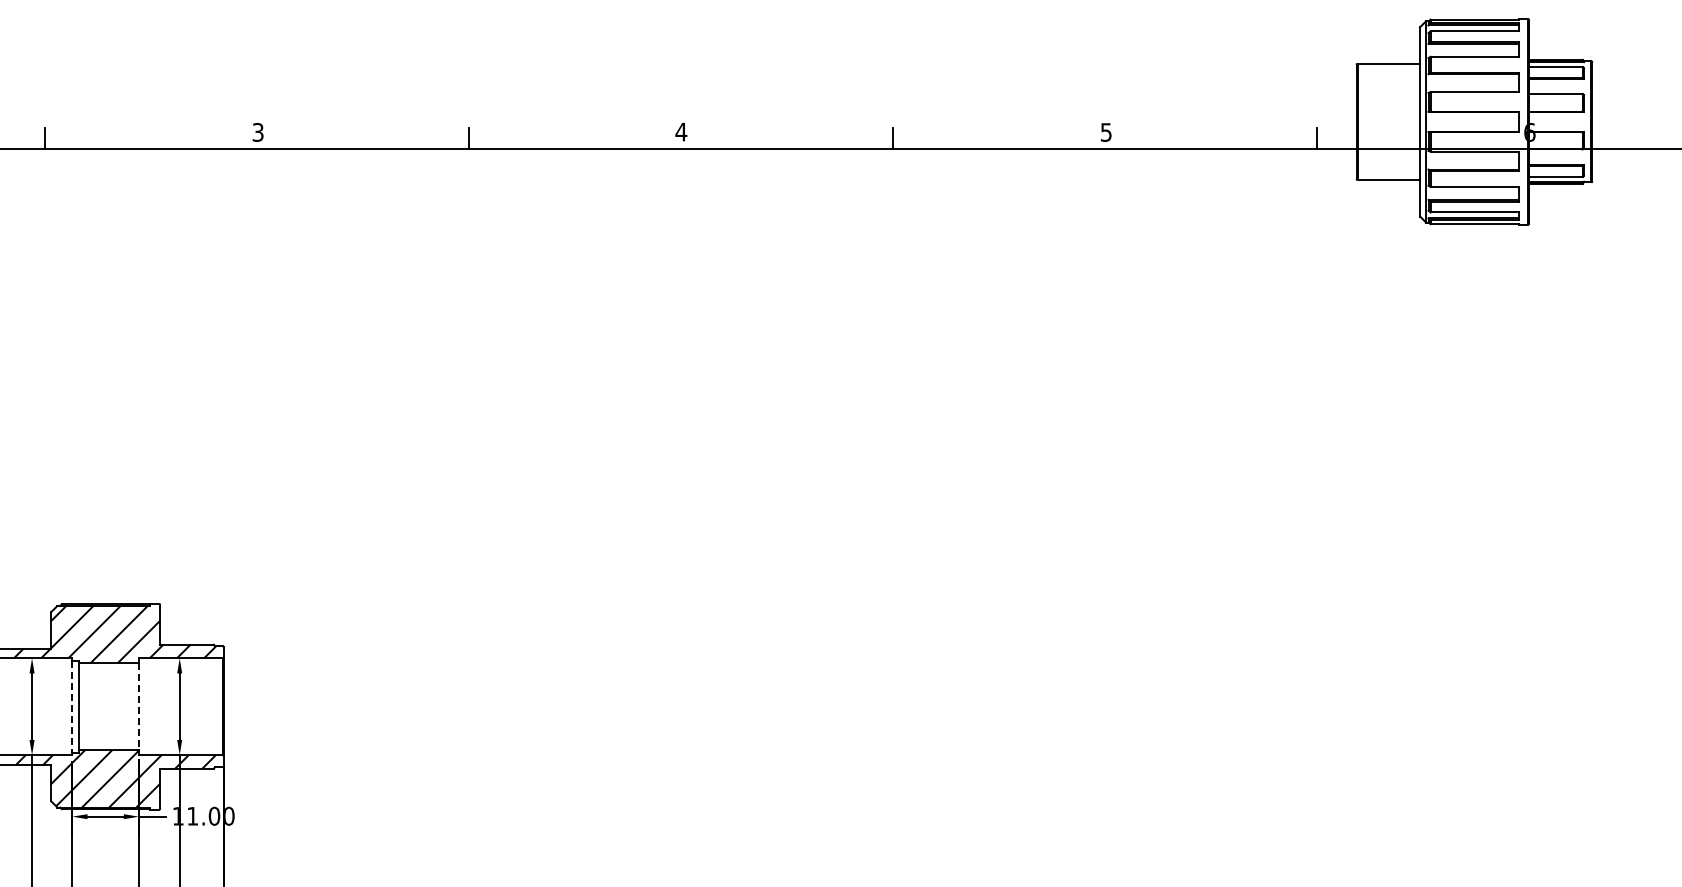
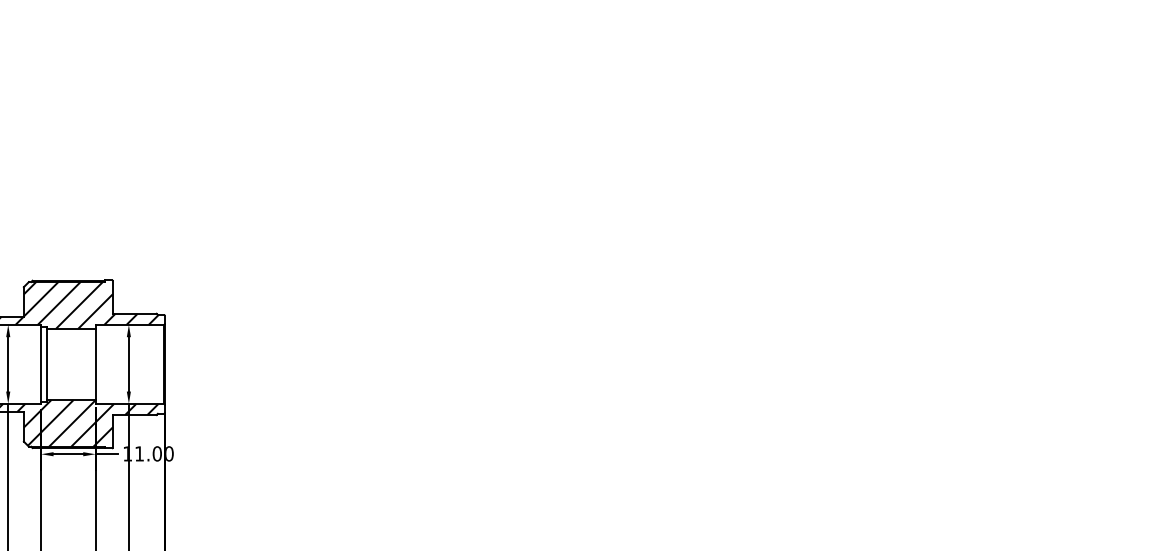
line: (72, 706) -> (41, 364), dashed -> solid
line: (138, 706) -> (95, 364), dashed -> solid

